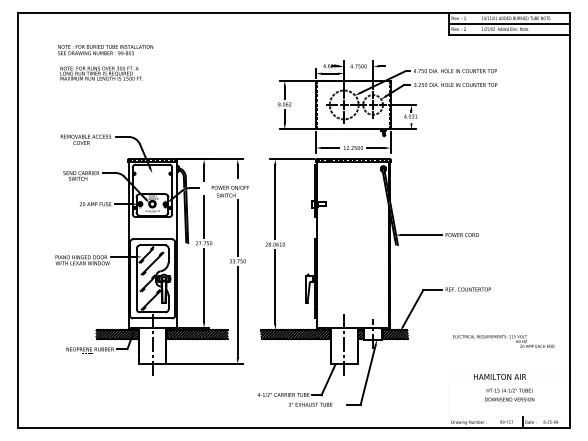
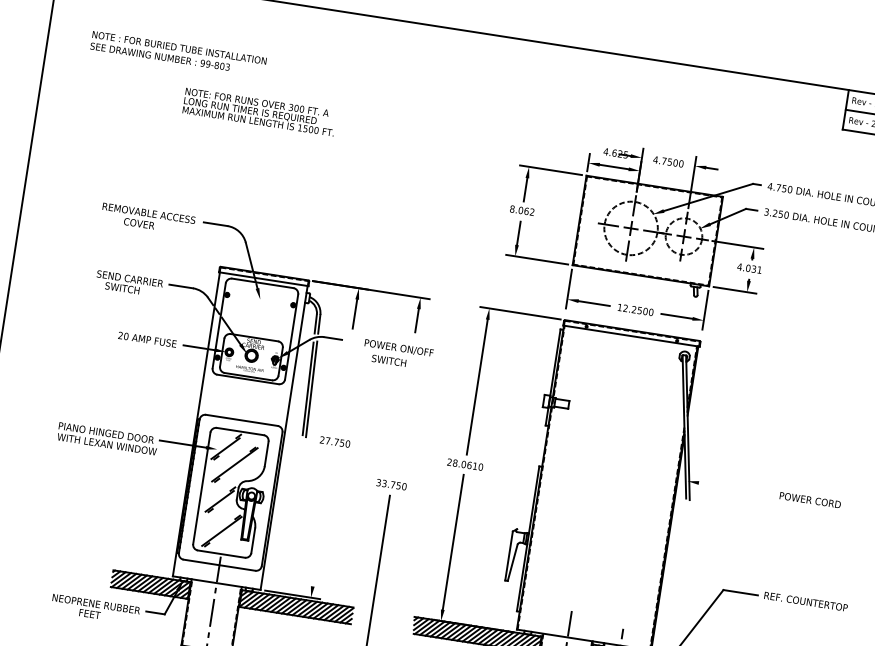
text: (105, 50) -> (178, 54), moved
text: (101, 73) -> (259, 111), moved
line: (204, 216) -> (343, 393), removed
line: (237, 228) -> (400, 424), removed
line: (421, 235) -> (735, 489), removed
line: (204, 285) -> (323, 519), removed

